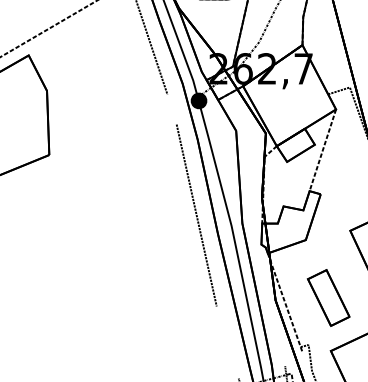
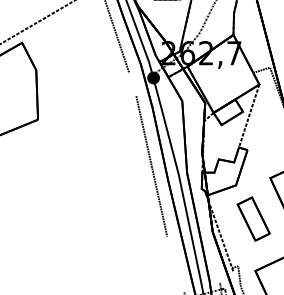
part: (328, 297) -> (253, 218), moved

